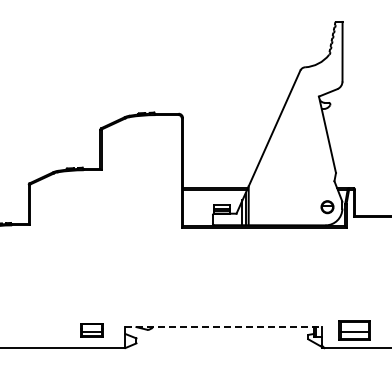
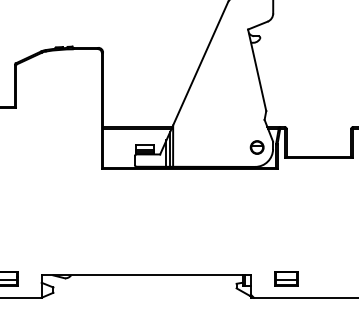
line: (224, 327) -> (147, 275), dashed -> solid
part: (354, 330) -> (286, 279), size x0.71

